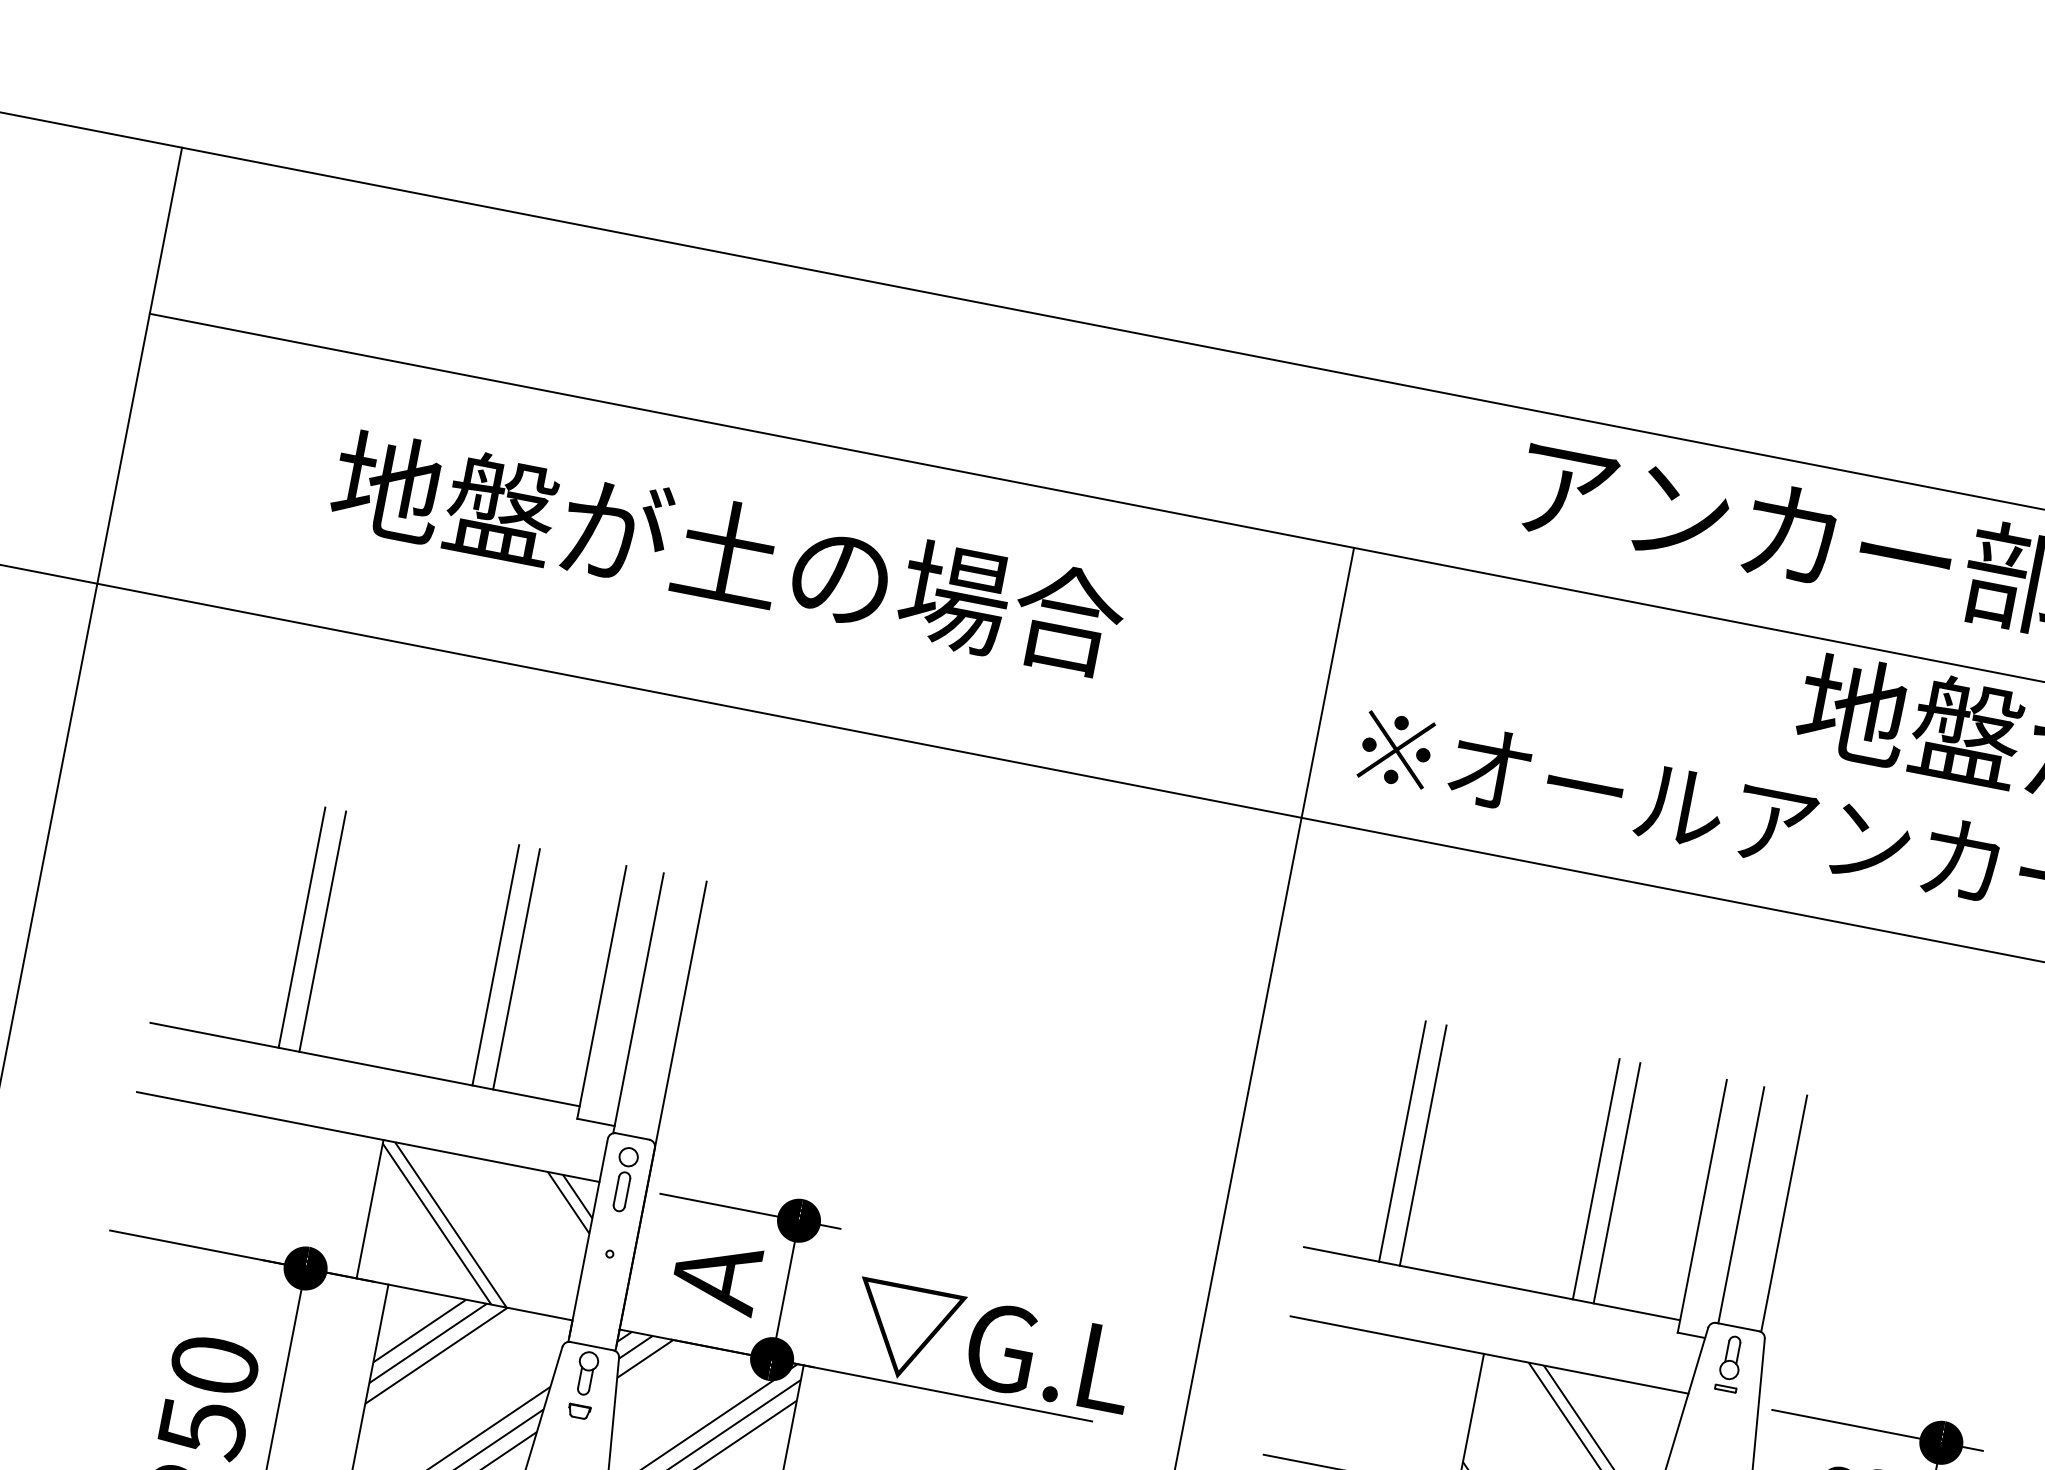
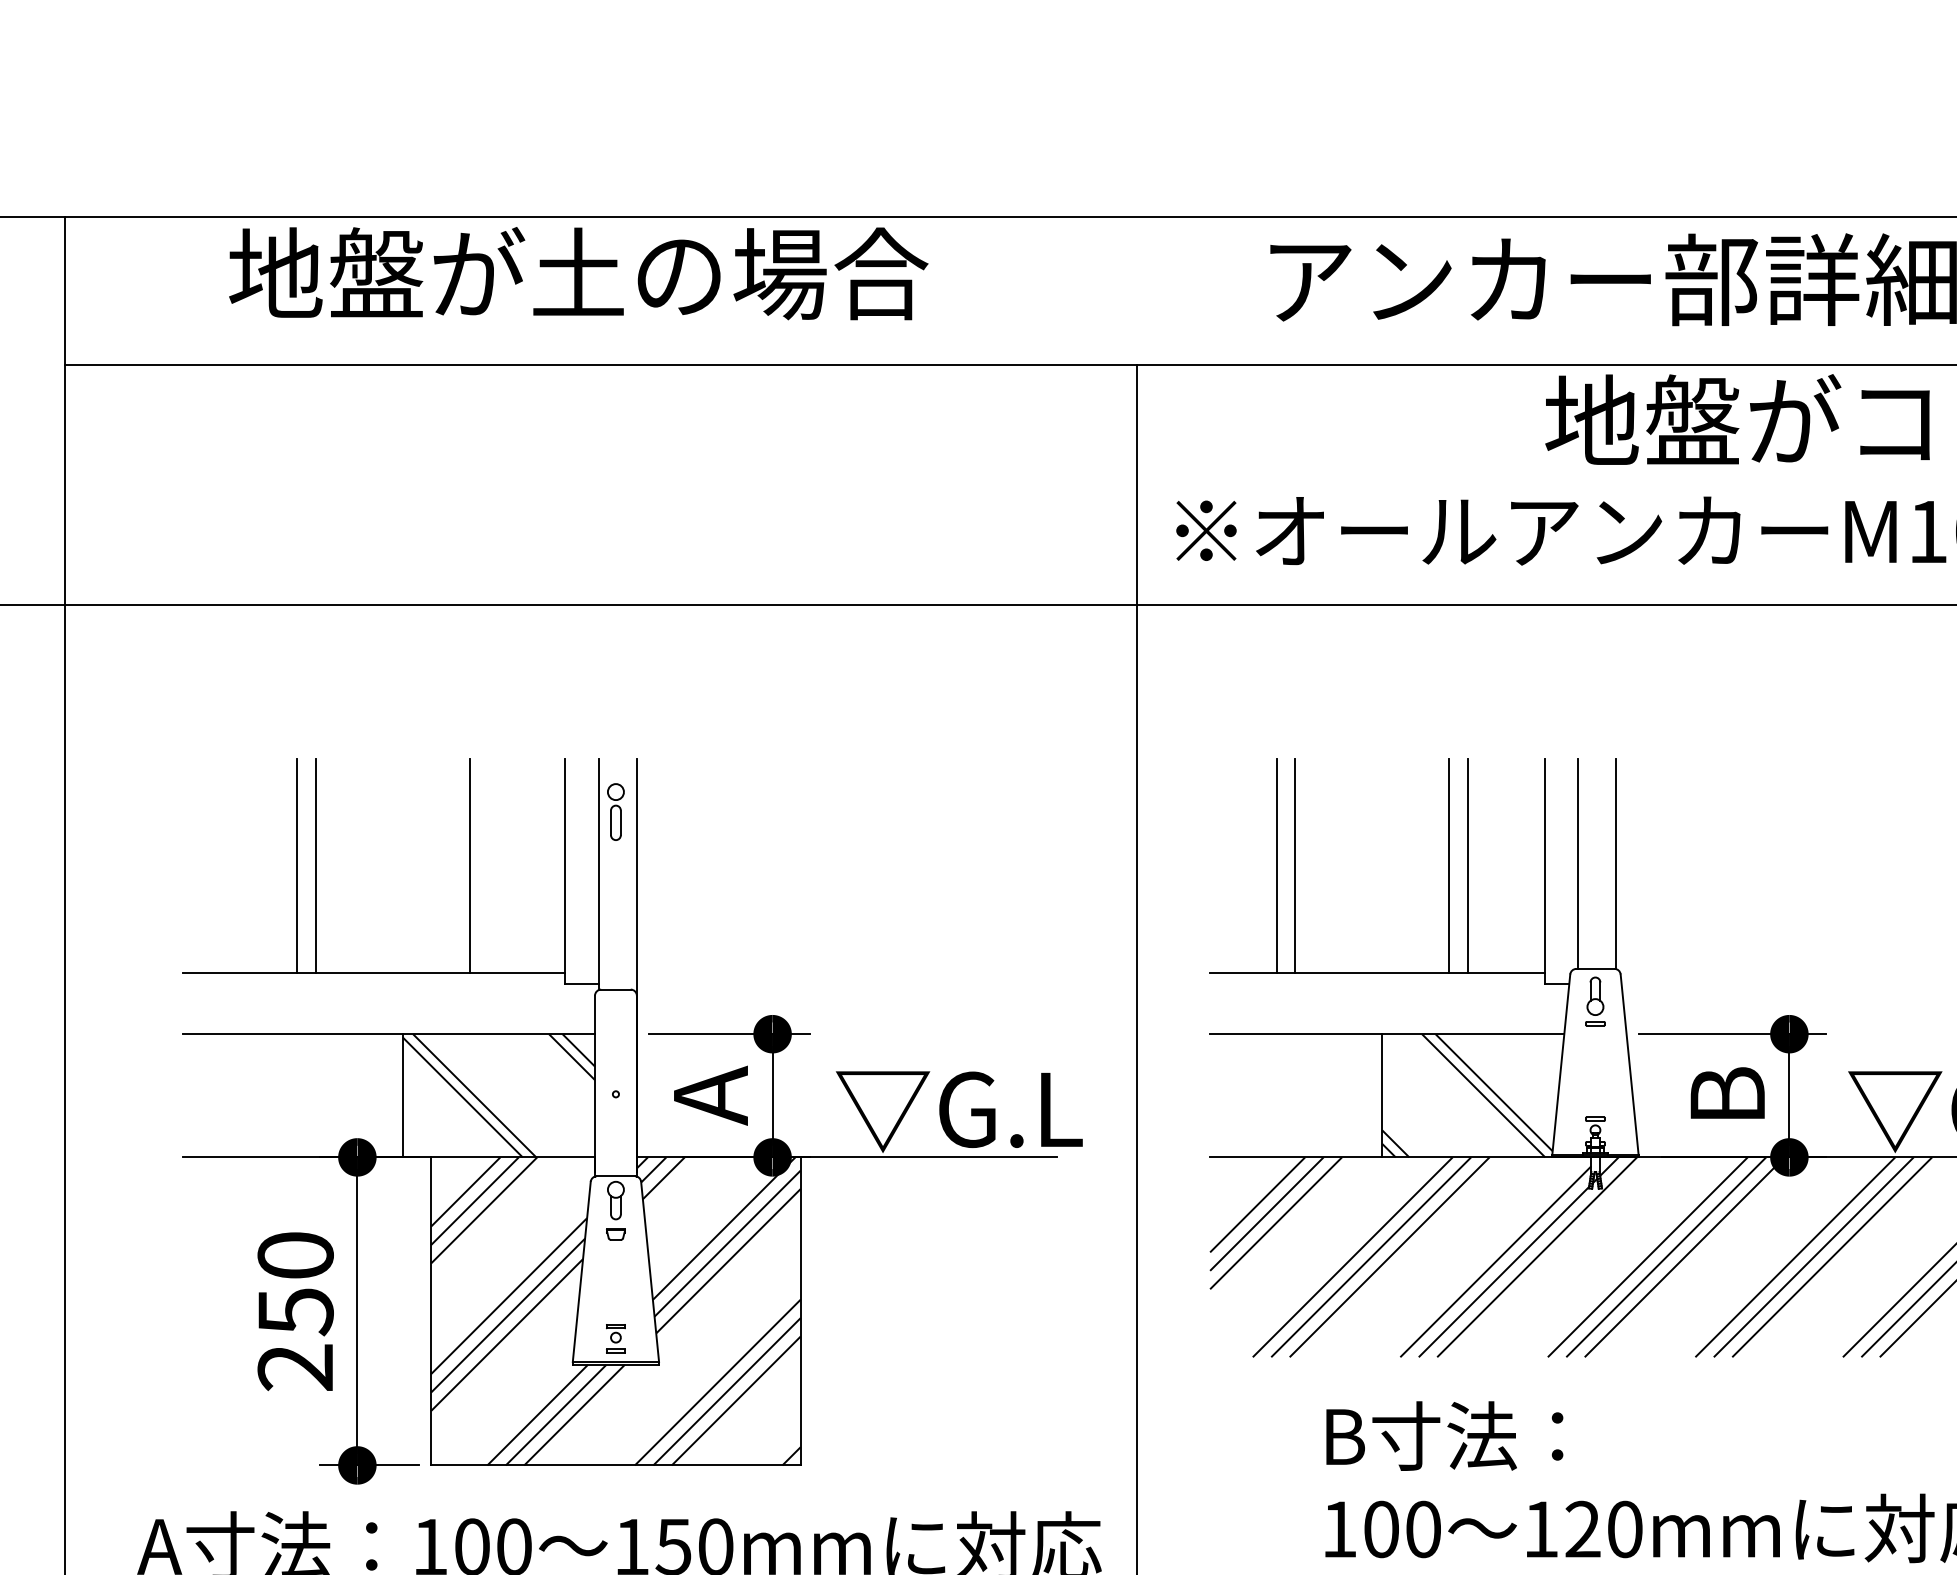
text: (728, 553) -> (578, 273), moved
line: (516, 969) -> (488, 865), removed
part: (623, 1178) -> (615, 811), moved

